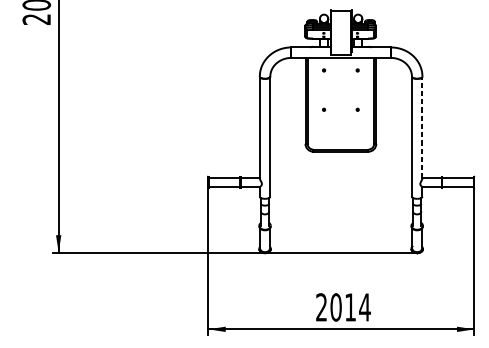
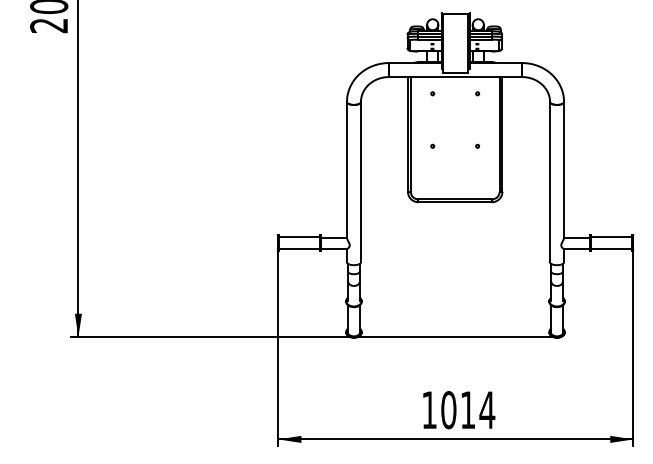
line: (422, 127) -> (564, 170), dashed -> solid
text: (321, 306) -> (429, 409), 2014 -> 1014

